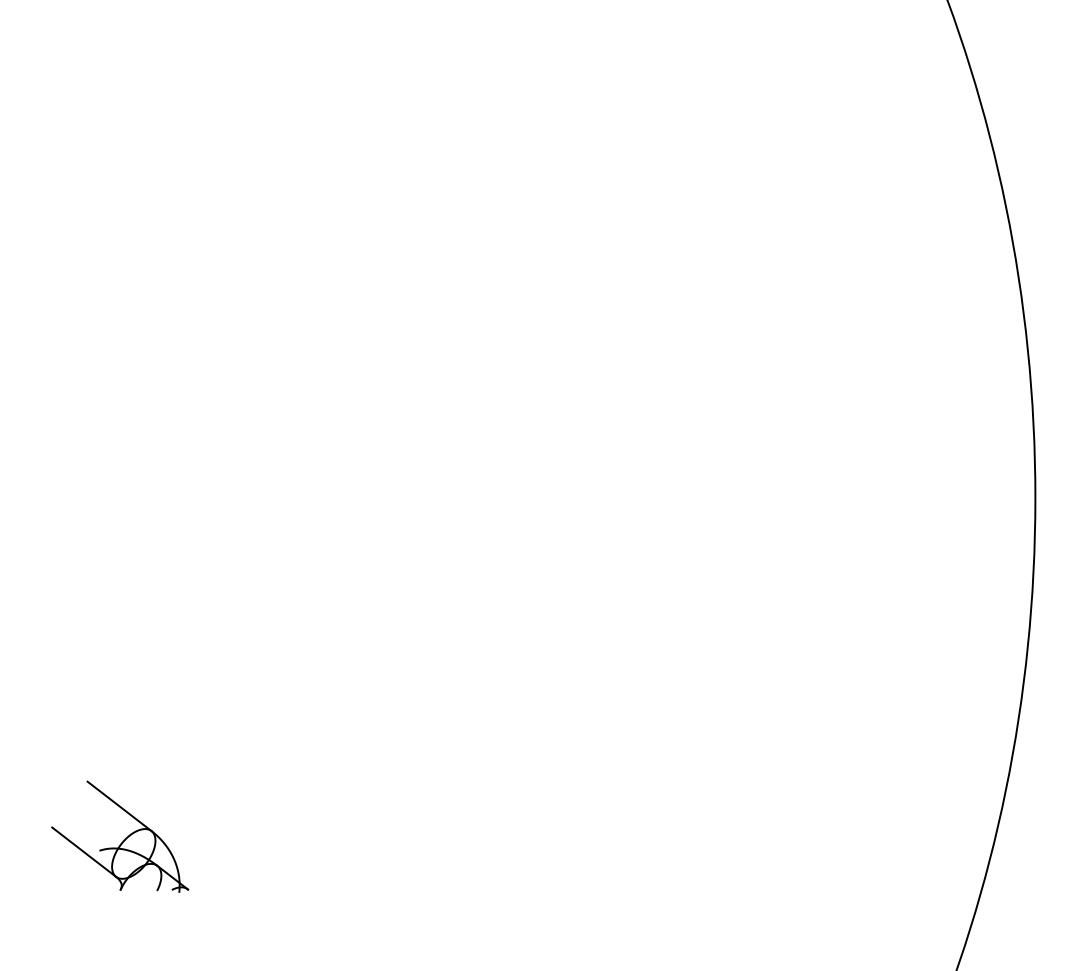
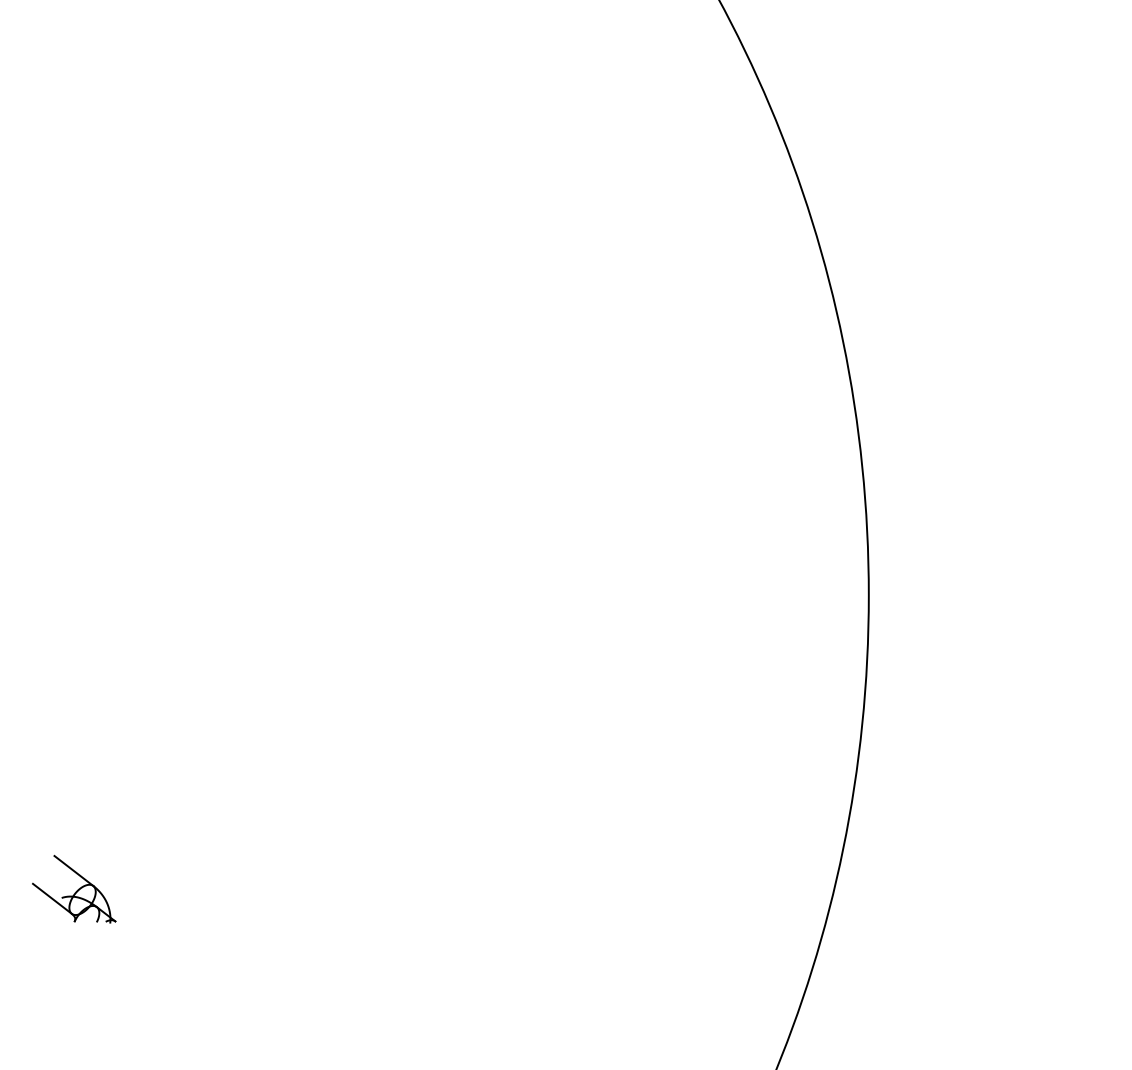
part: (120, 836) -> (74, 889), size x0.7

